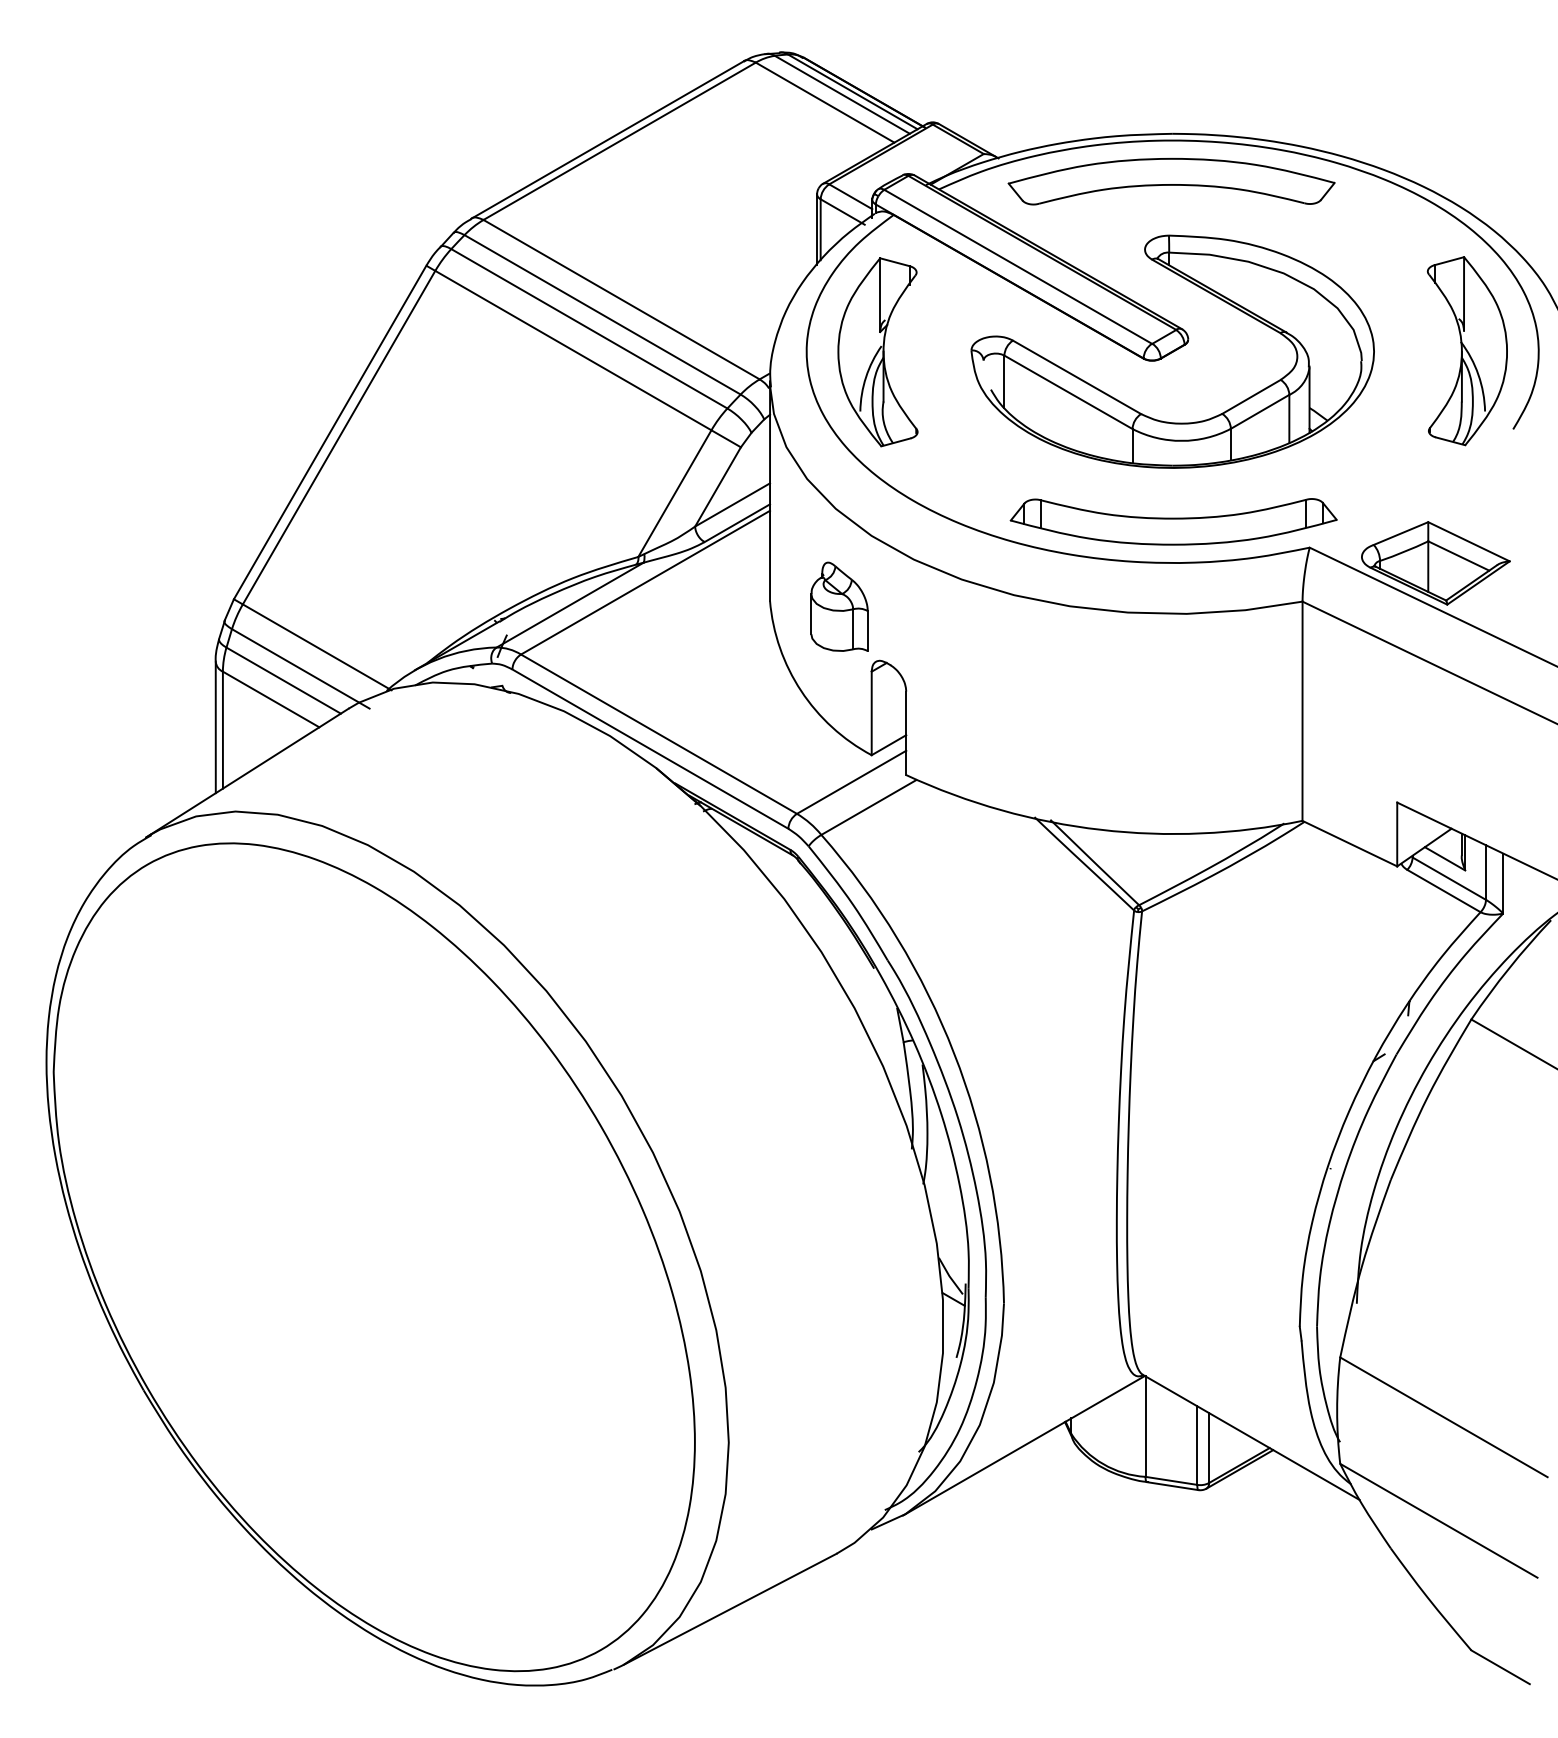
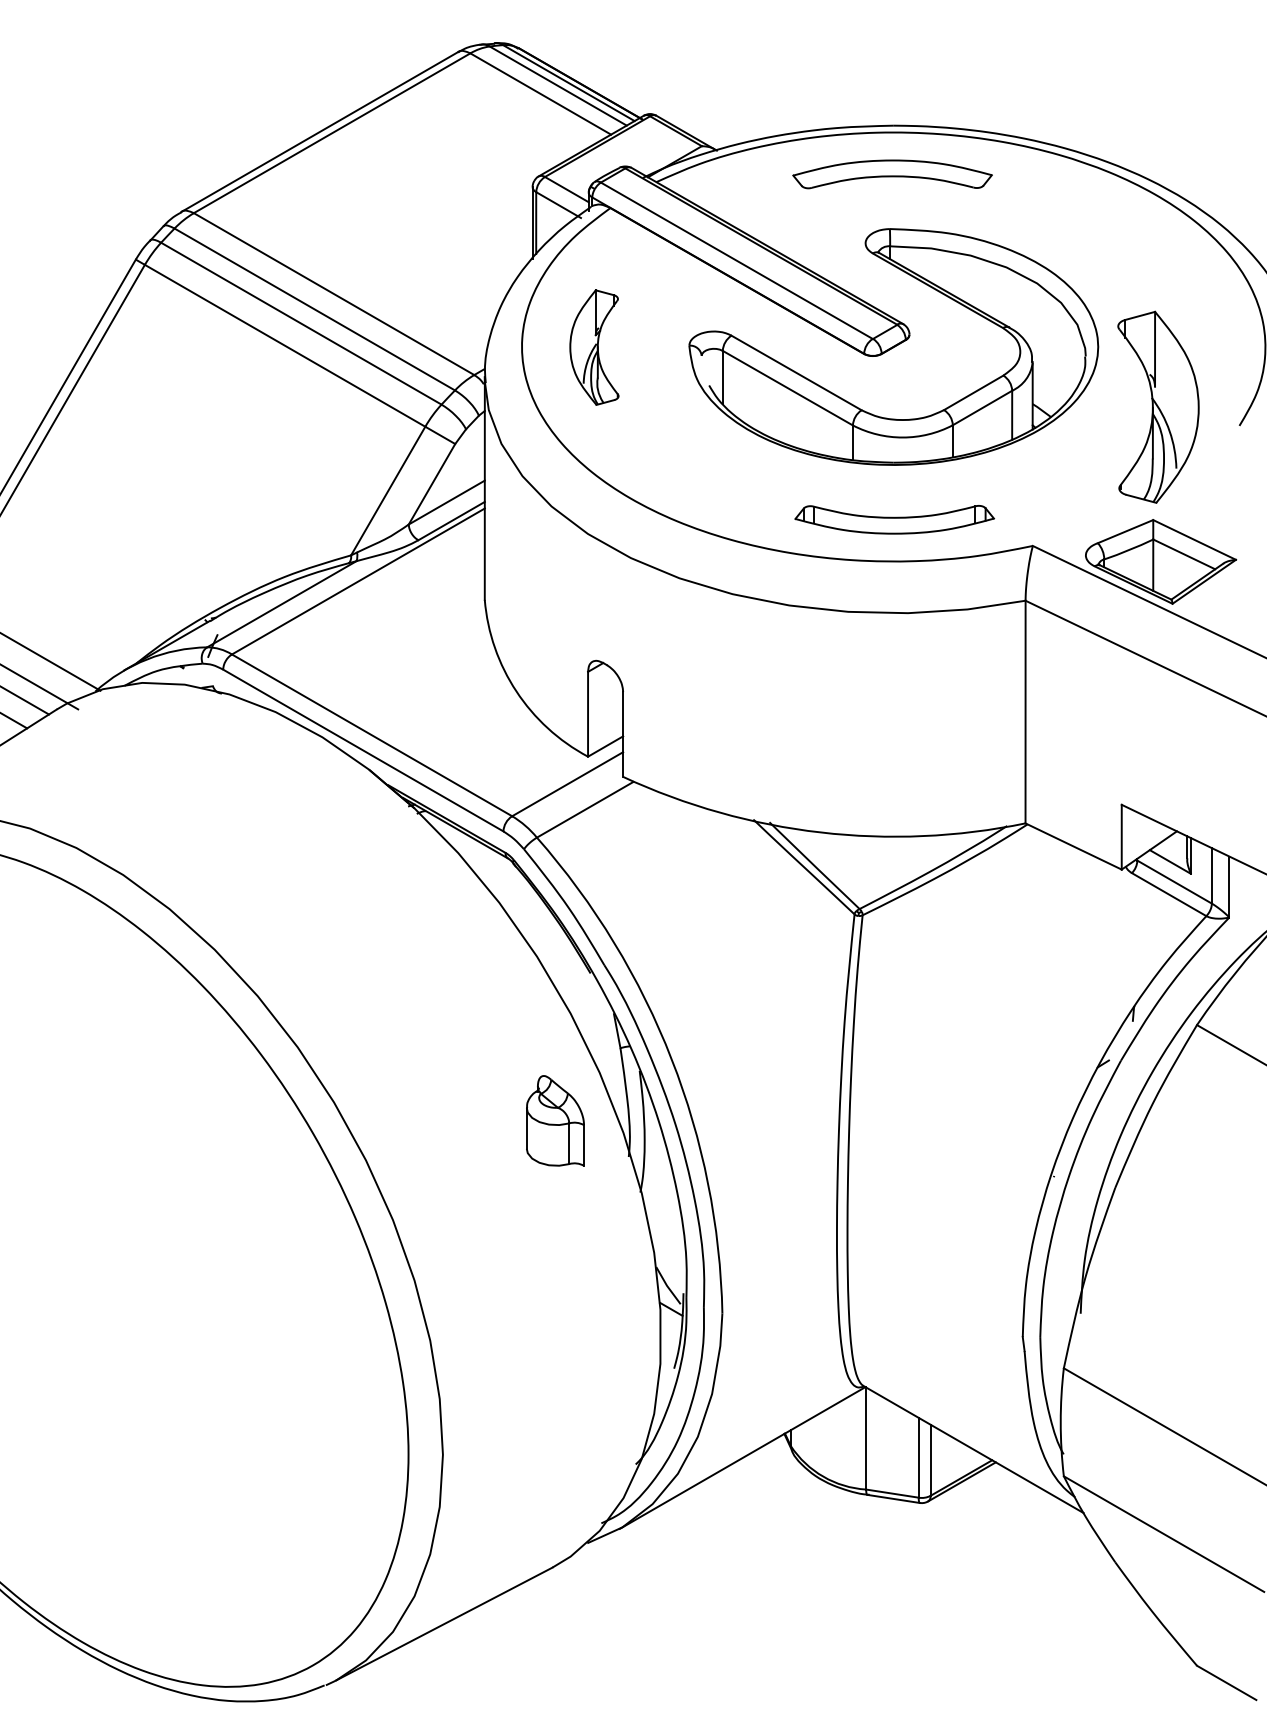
part: (1171, 181) -> (892, 174), size x0.6
part: (1466, 351) -> (1157, 407), moved
part: (877, 352) -> (593, 347), size x0.6
part: (1173, 521) -> (894, 519), size x0.6
part: (839, 606) -> (555, 1120), moved

